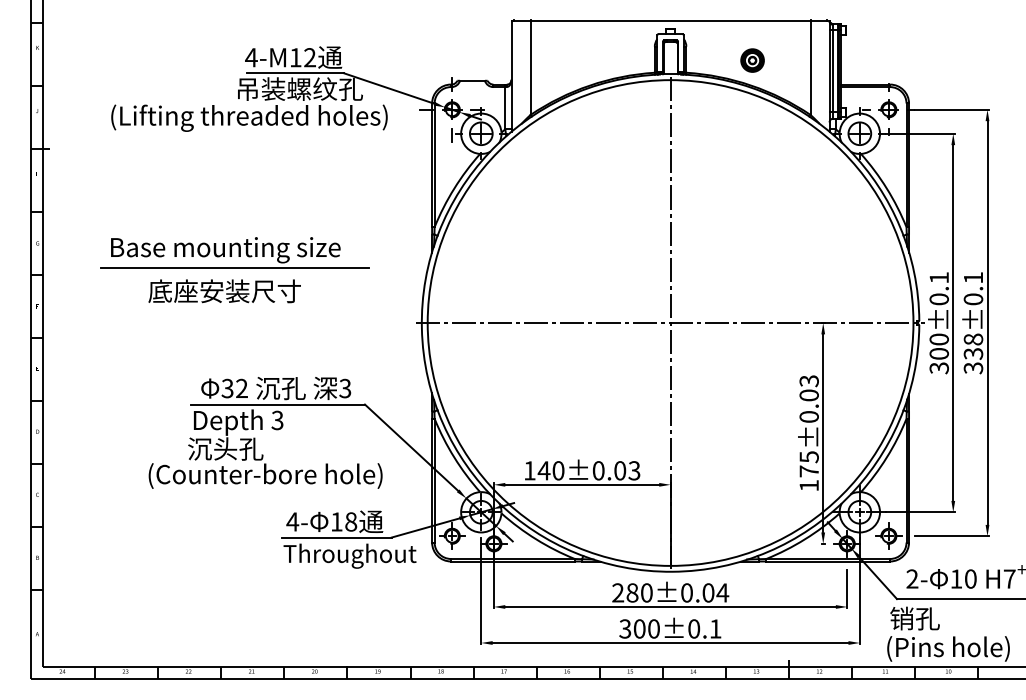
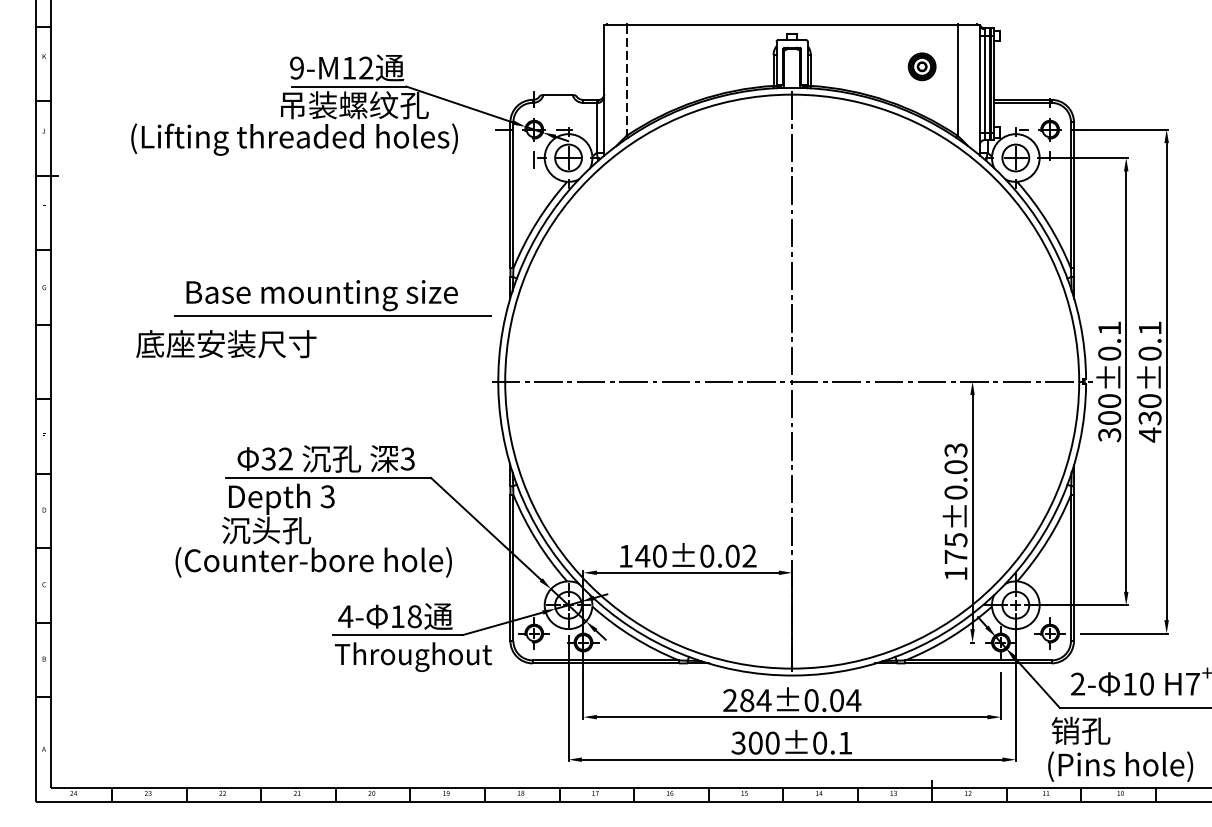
text: (251, 57) -> (297, 67), 4-M12 -> 9-M12
part: (752, 60) -> (922, 66), moved
line: (530, 68) -> (626, 80), solid -> dashed
part: (234, 252) -> (332, 298), moved
text: (224, 291) -> (226, 344), moved
text: (973, 353) -> (1150, 417), 338±0.1 -> 430±0.1
text: (634, 470) -> (749, 555), 140±0.03 -> 140±0.02
text: (646, 592) -> (763, 700), 280±0.04 -> 284±0.04

